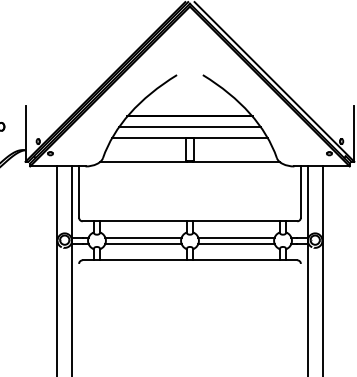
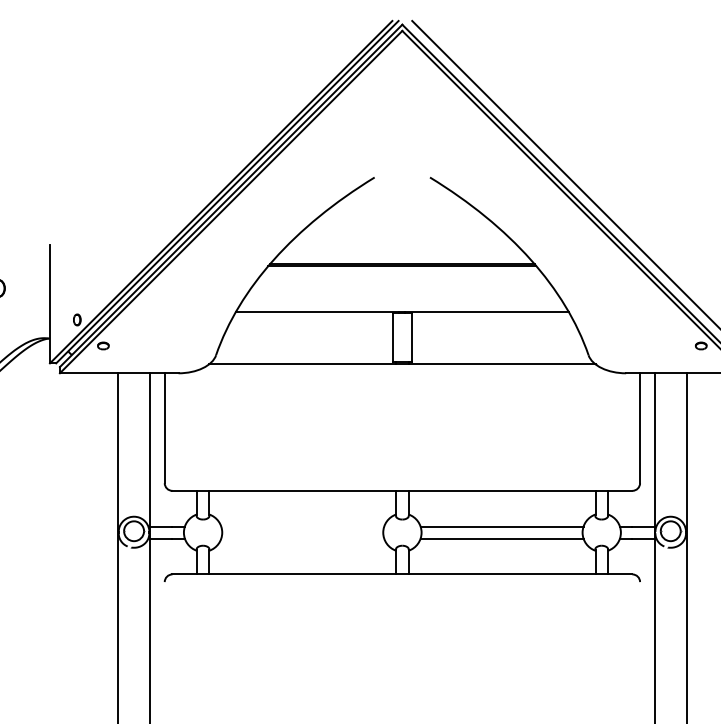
line: (189, 127) -> (401, 289), removed
line: (143, 237) -> (302, 525), removed
line: (143, 243) -> (302, 538), removed

